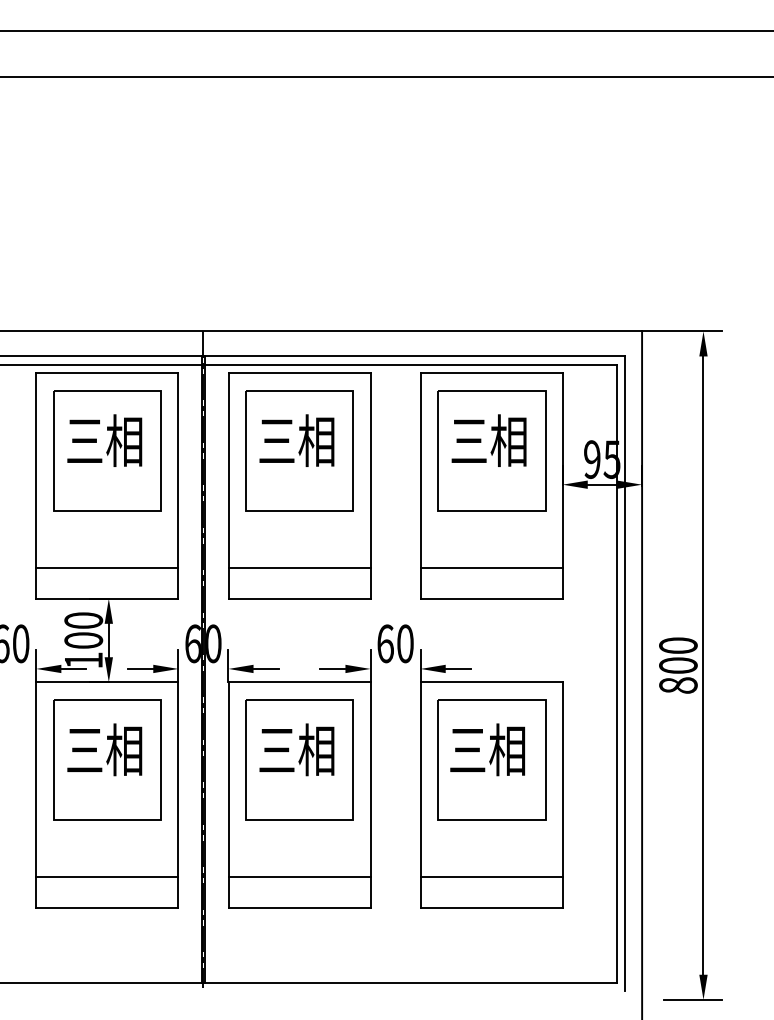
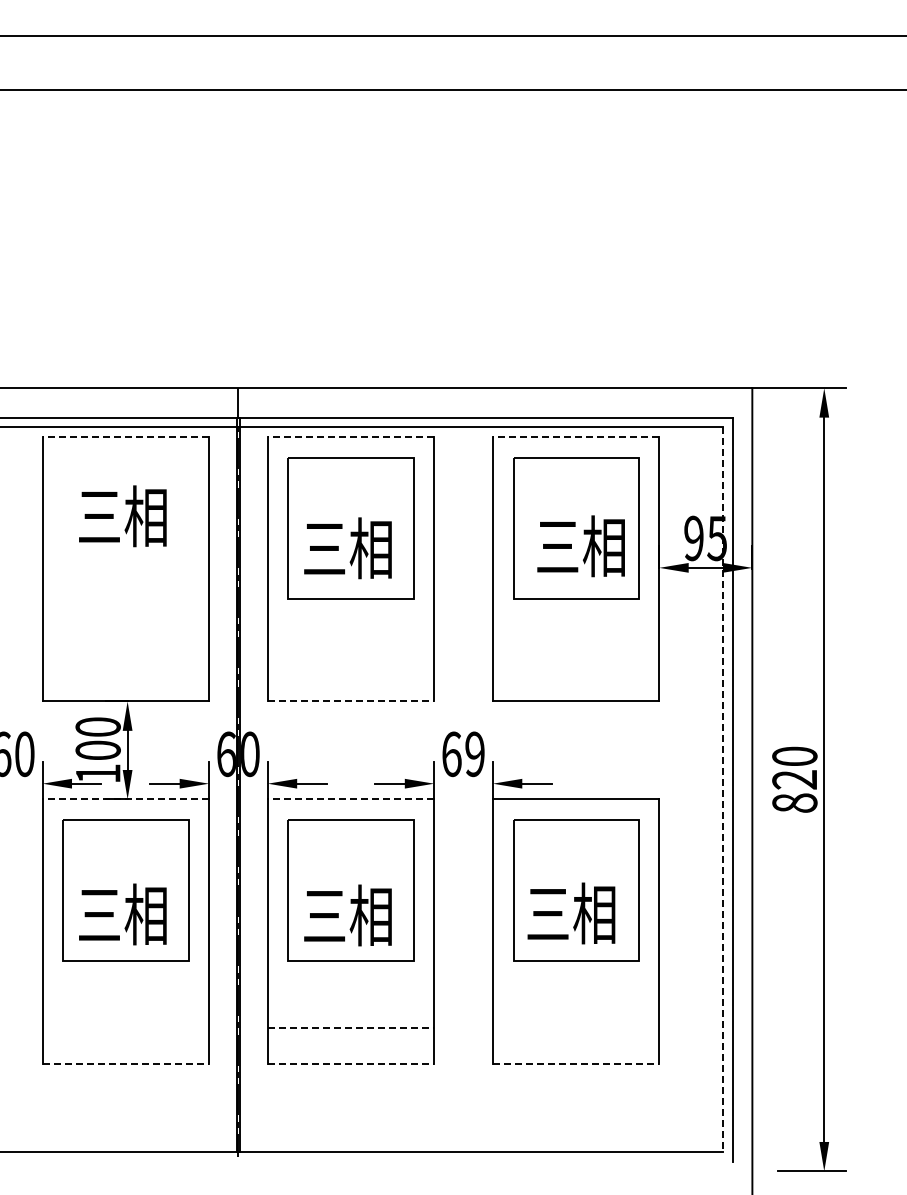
line: (107, 373) -> (125, 437), solid -> dashed
line: (299, 373) -> (350, 437), solid -> dashed
line: (491, 373) -> (575, 437), solid -> dashed
text: (296, 440) -> (347, 548), moved
text: (488, 440) -> (580, 546), moved
part: (107, 451) -> (125, 528), removed
line: (107, 568) -> (125, 665), removed
line: (299, 568) -> (350, 665), removed
line: (491, 568) -> (575, 665), removed
line: (299, 598) -> (351, 701), solid -> dashed
text: (404, 644) -> (474, 754), 60 -> 69
text: (678, 665) -> (794, 779), 800 -> 820
line: (617, 674) -> (723, 790), solid -> dashed
line: (107, 682) -> (125, 799), solid -> dashed
line: (299, 682) -> (350, 799), solid -> dashed
text: (104, 749) -> (122, 914), moved
text: (296, 749) -> (347, 915), moved
text: (487, 749) -> (571, 913), moved
line: (107, 877) -> (125, 1027), removed
line: (299, 877) -> (351, 1027), solid -> dashed
line: (491, 877) -> (575, 1027), removed
line: (107, 907) -> (126, 1063), solid -> dashed
line: (299, 907) -> (351, 1063), solid -> dashed
line: (491, 907) -> (576, 1063), solid -> dashed

